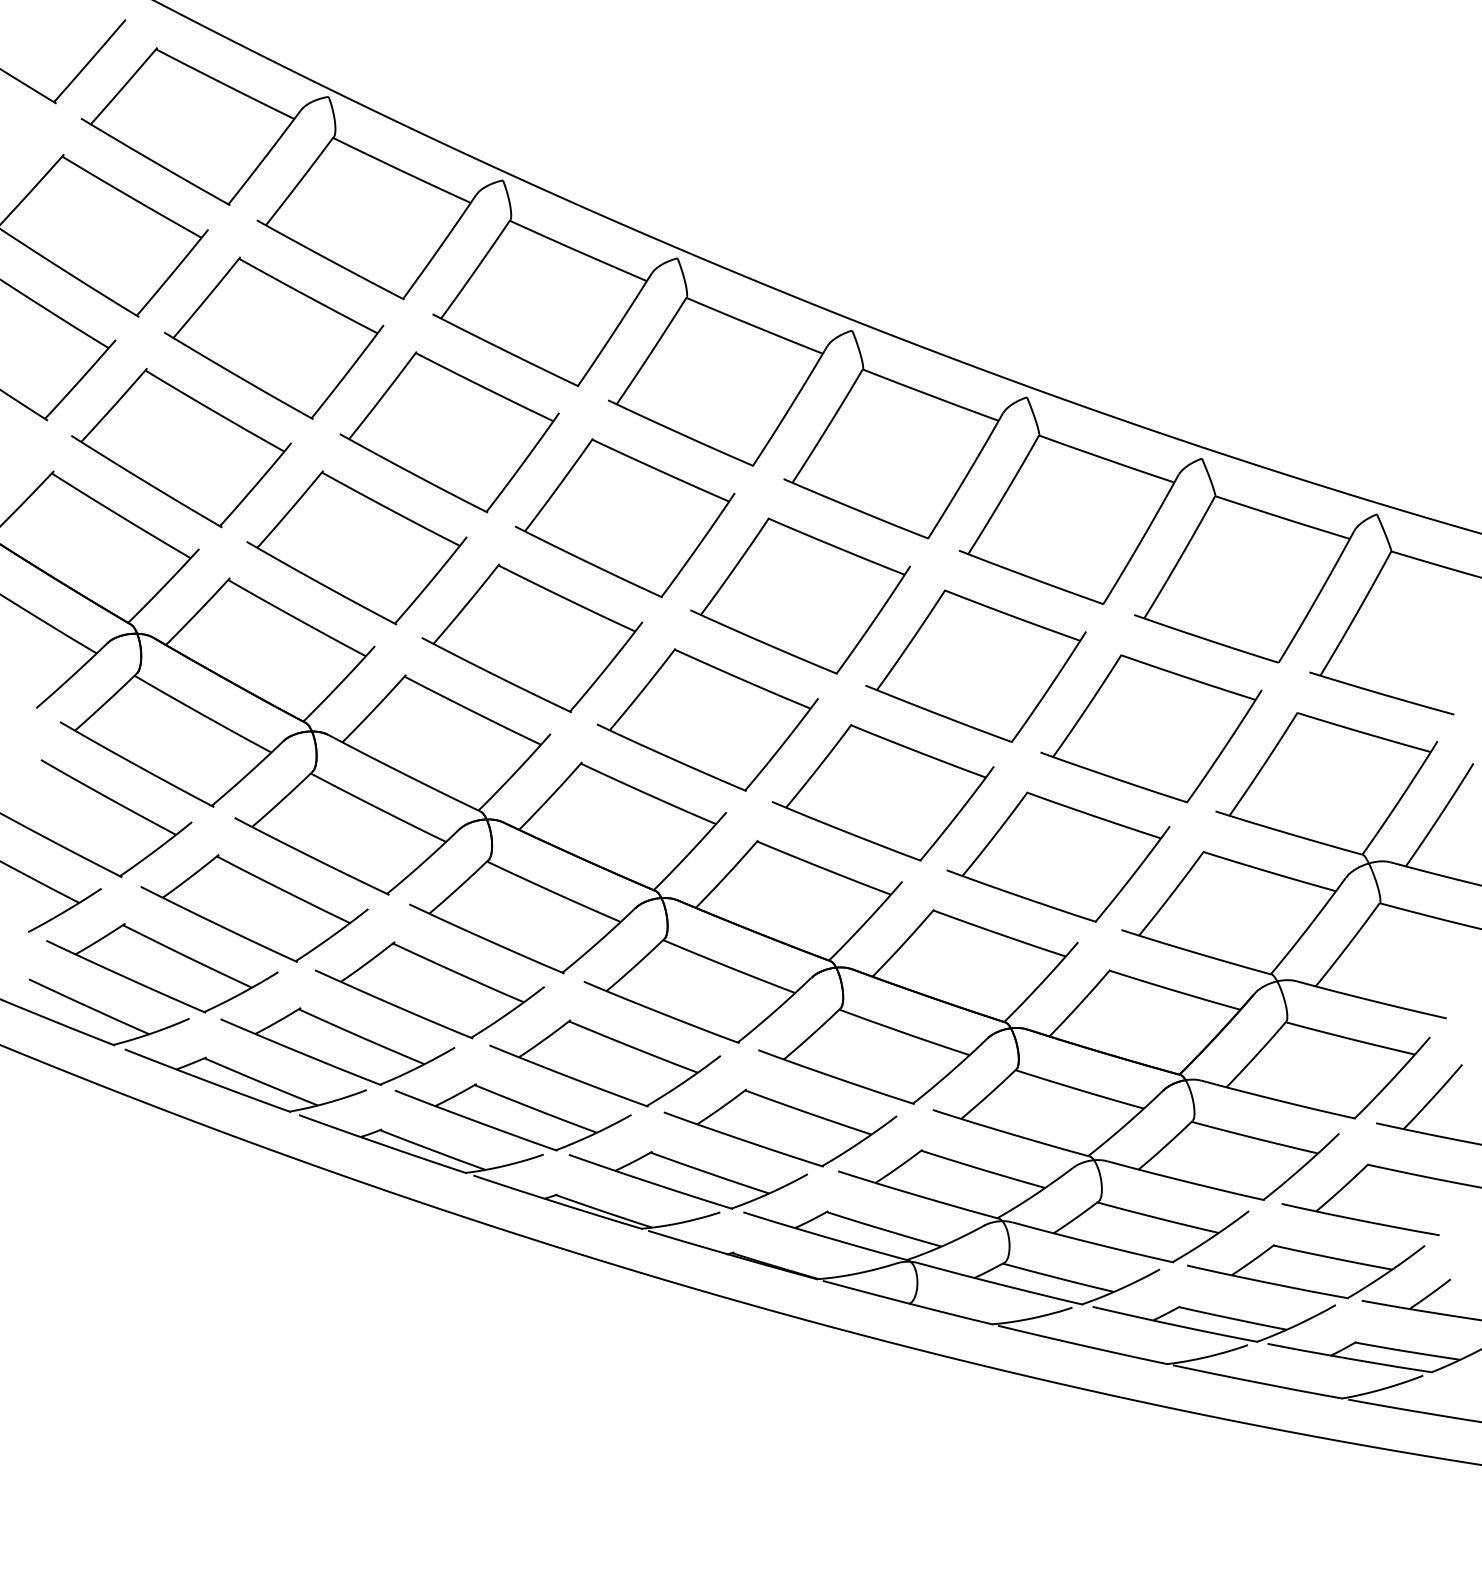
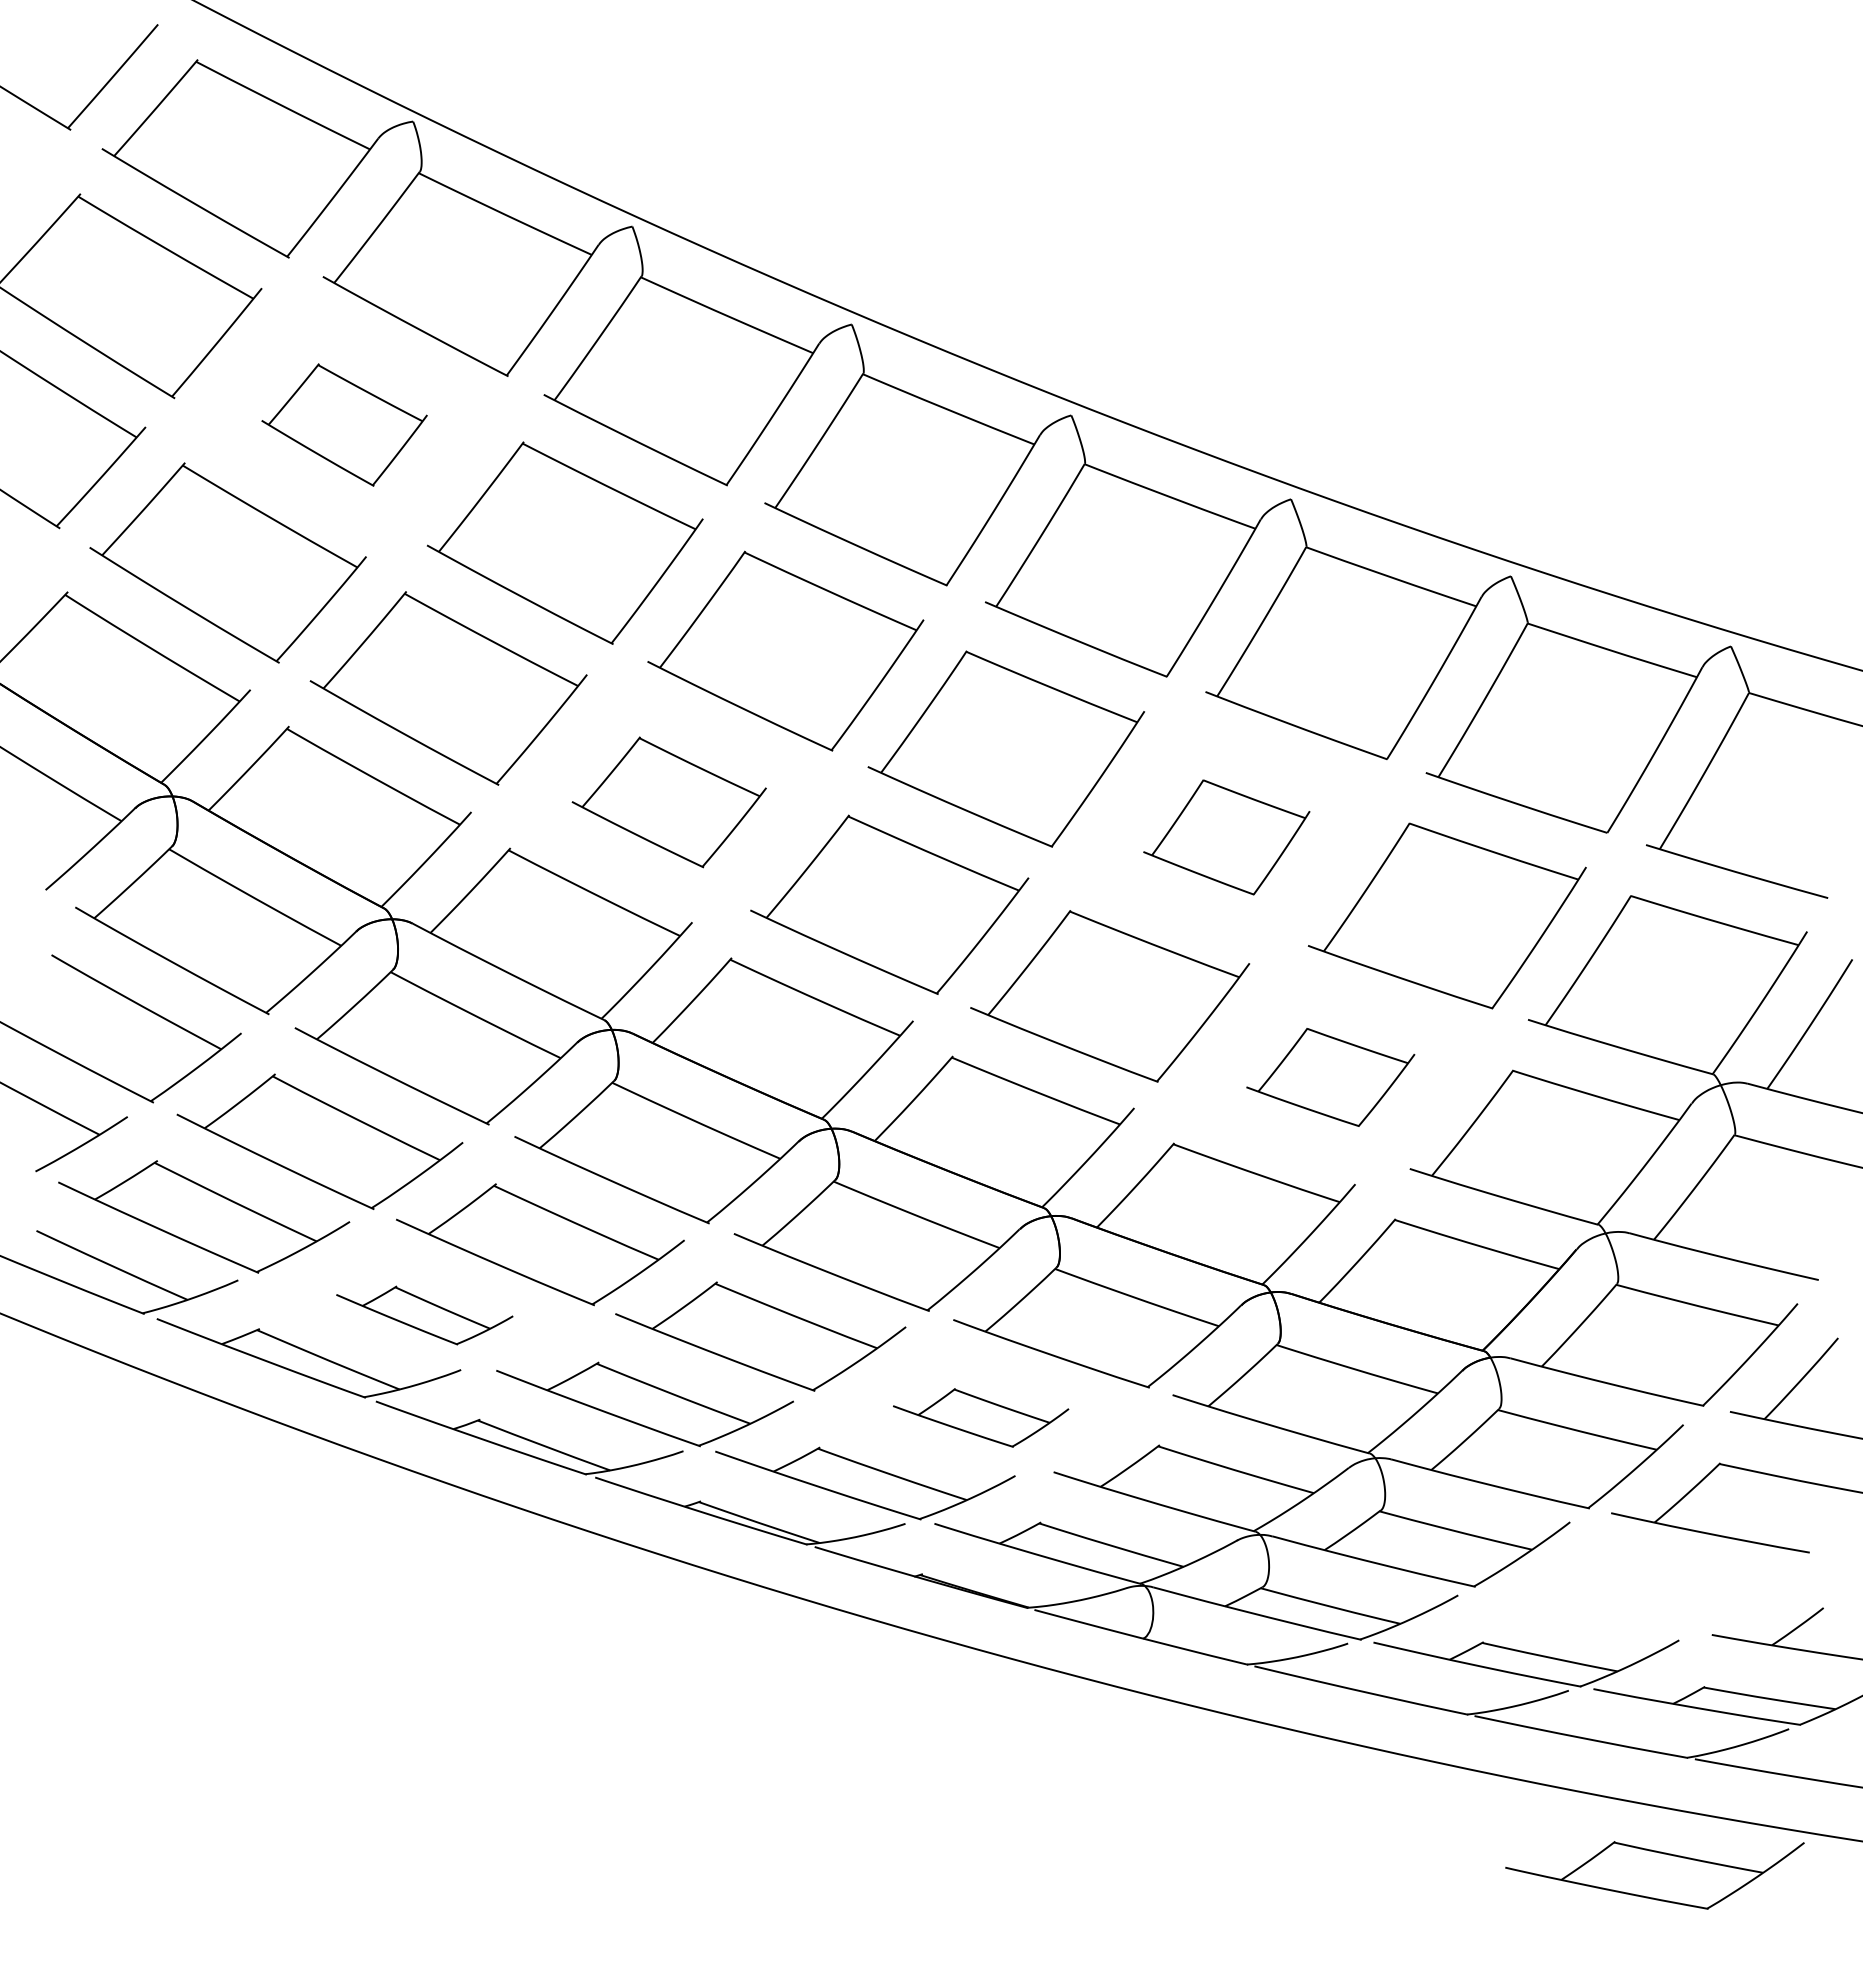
part: (274, 337) -> (344, 424), size x0.6
part: (532, 638) -> (669, 802), size x0.7
part: (975, 666) -> (1226, 837), size x0.6
part: (1058, 857) -> (1330, 1077), size x0.6
part: (337, 1046) -> (424, 1315), size x0.6
part: (779, 1127) -> (980, 1417), size x0.6
part: (1305, 1271) -> (1654, 1875), moved

